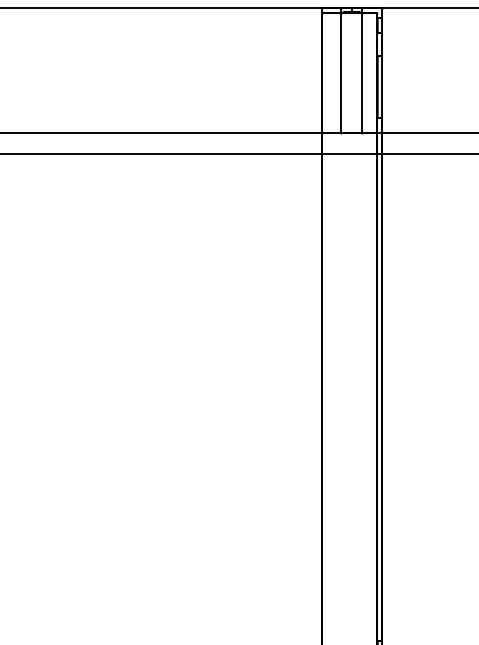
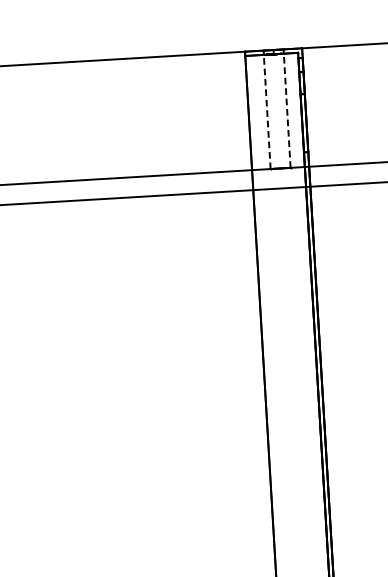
line: (341, 70) -> (267, 109), solid -> dashed
line: (362, 70) -> (287, 108), solid -> dashed

